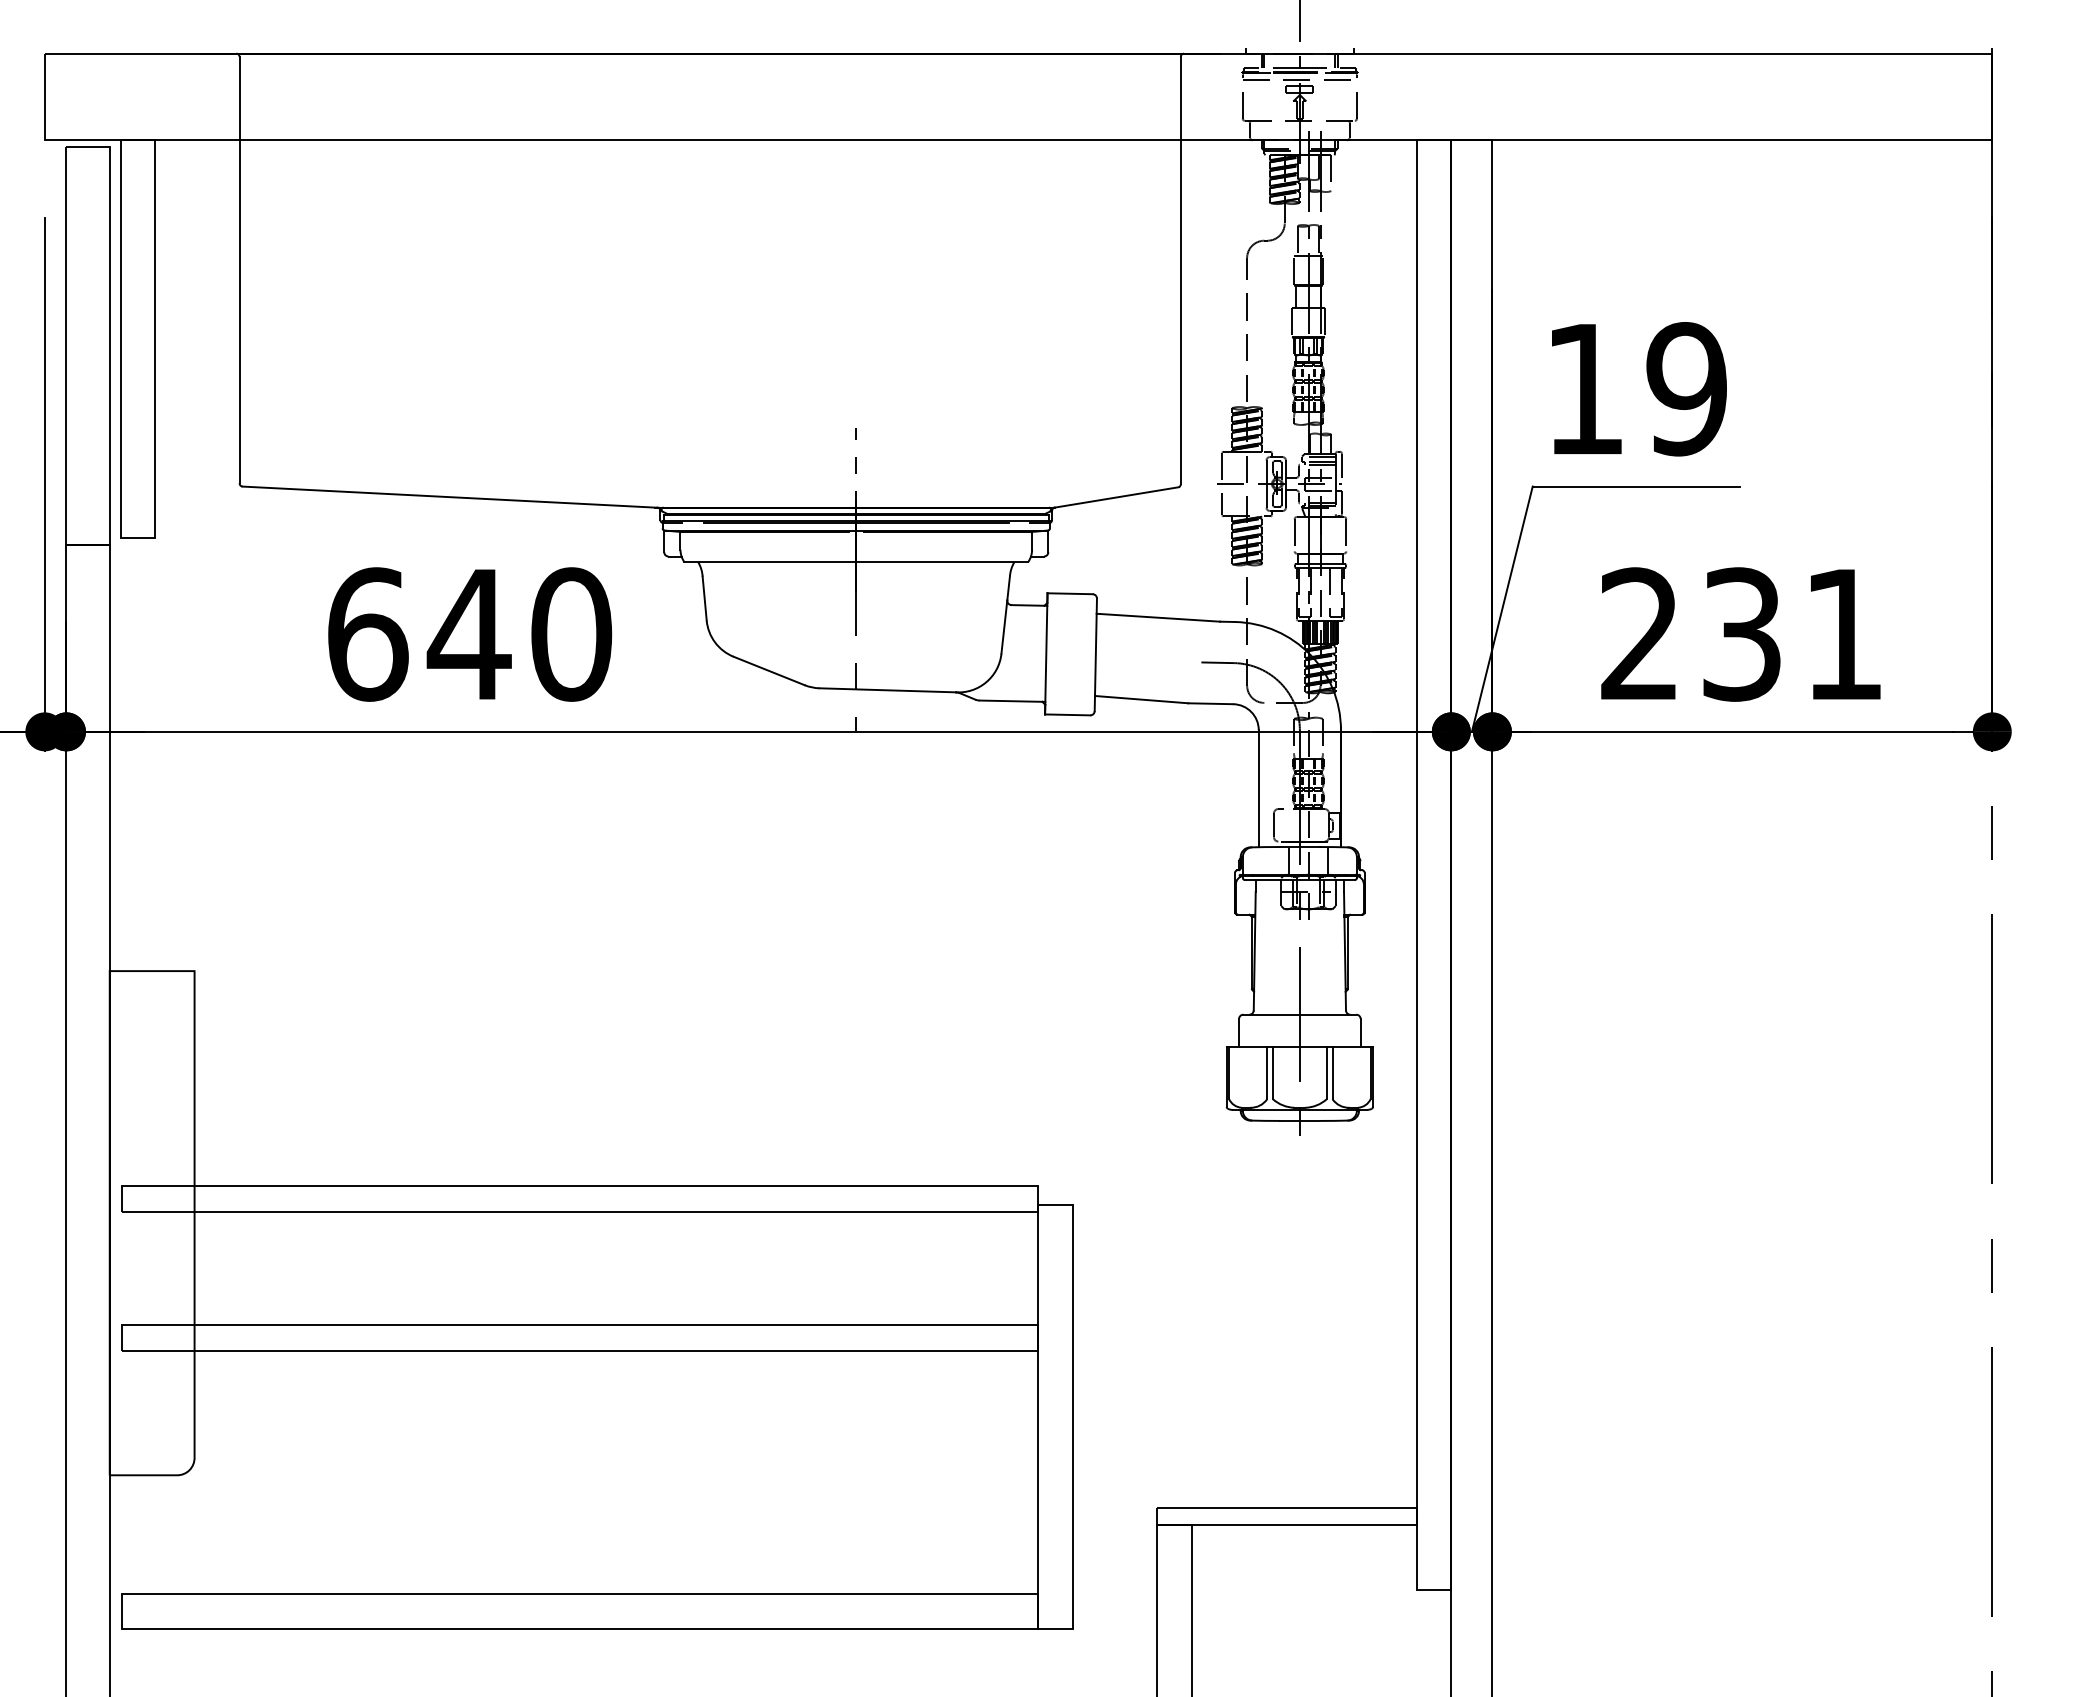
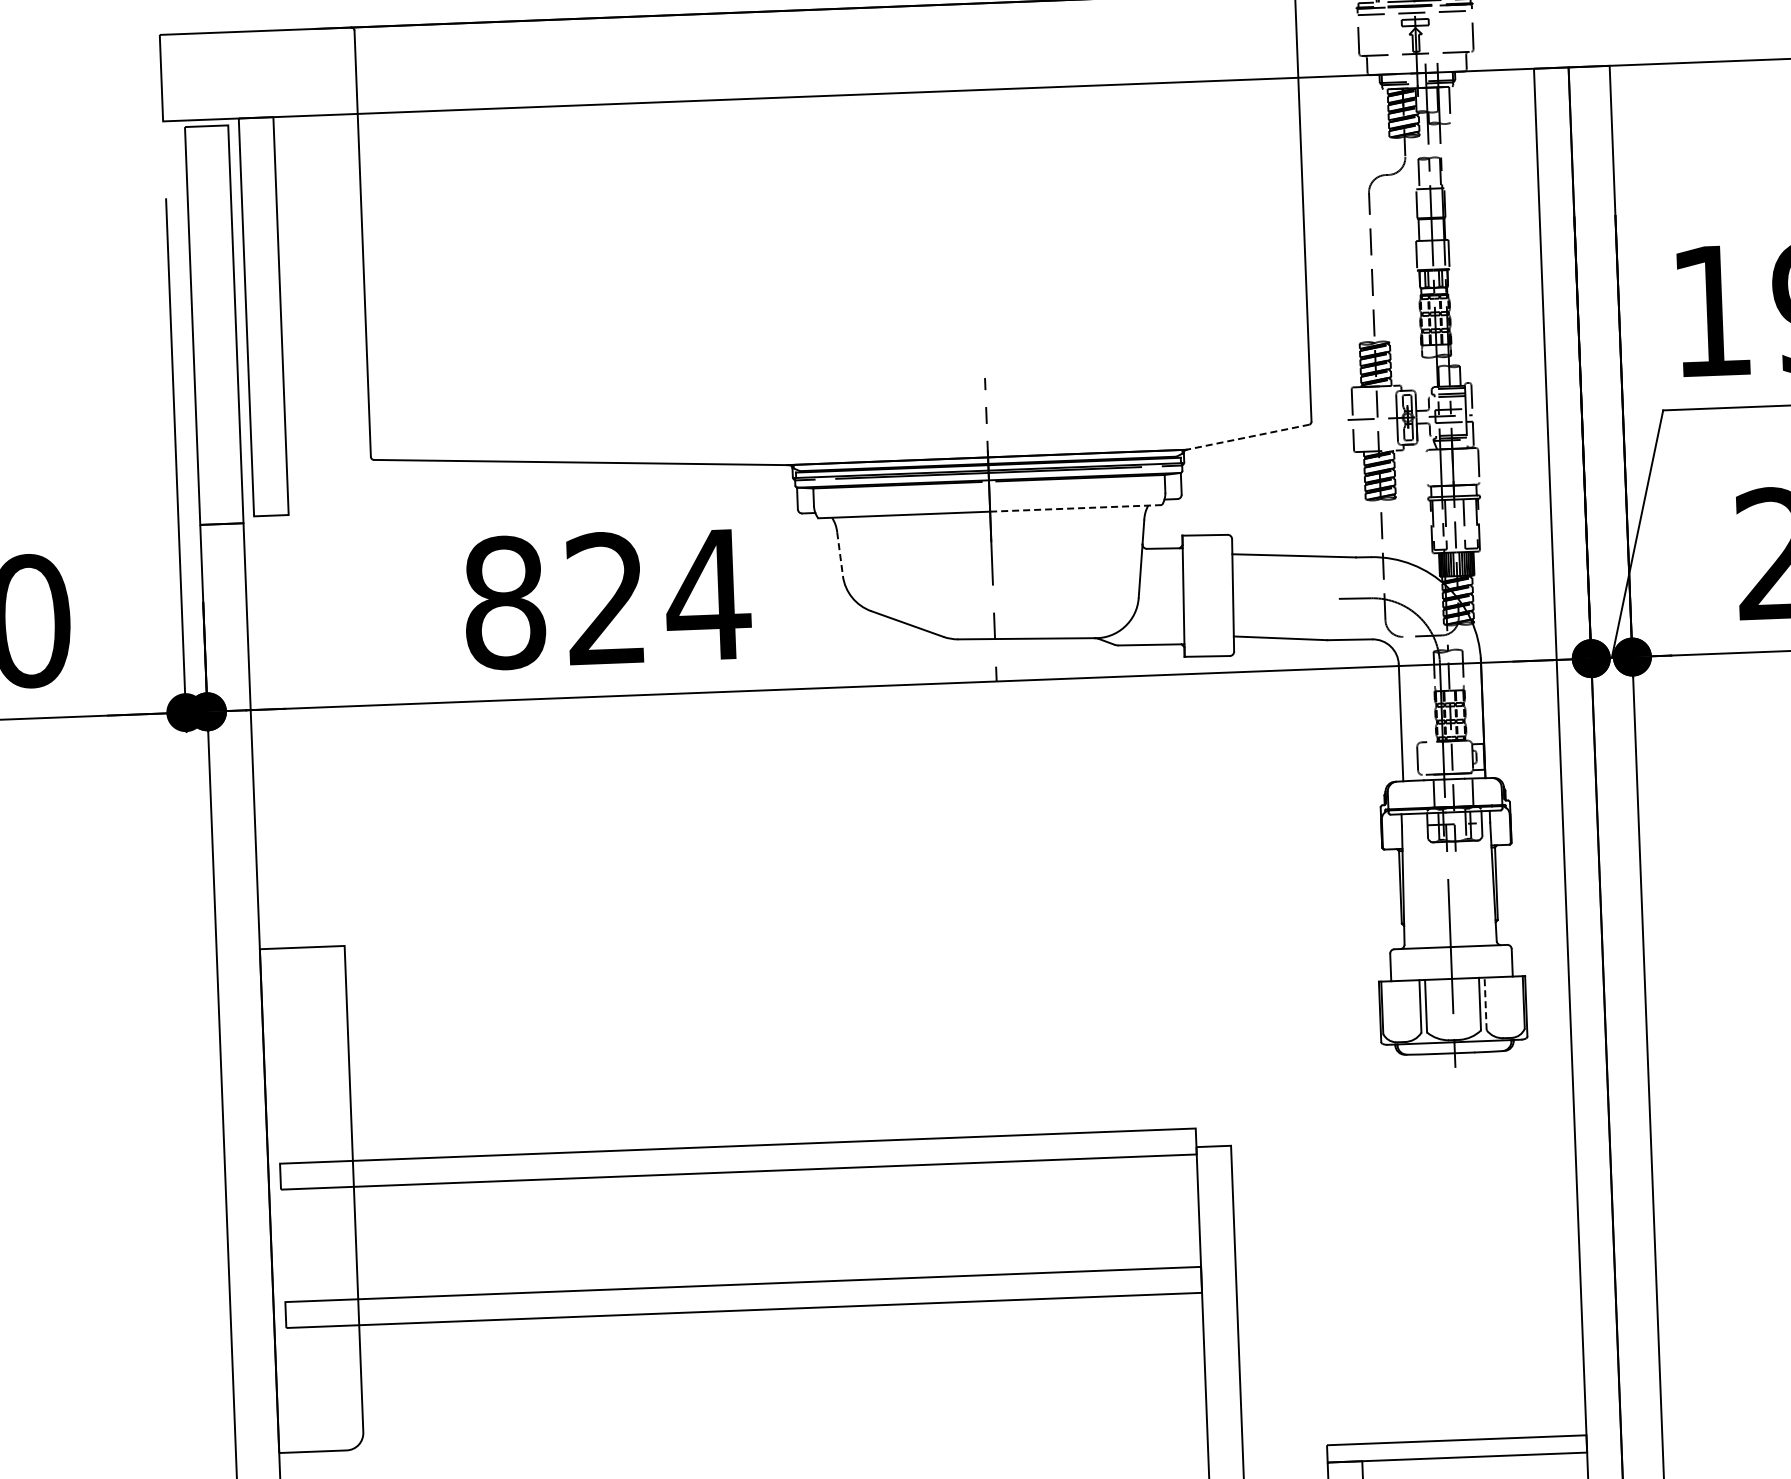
line: (1116, 497) -> (1247, 437), solid -> dashed
line: (1294, 535) -> (1427, 468), removed
line: (942, 561) -> (1076, 507), solid -> dashed
line: (704, 599) -> (839, 555), solid -> dashed
text: (470, 634) -> (607, 599), 640 -> 824
line: (1332, 1072) -> (1485, 1003), solid -> dashed

